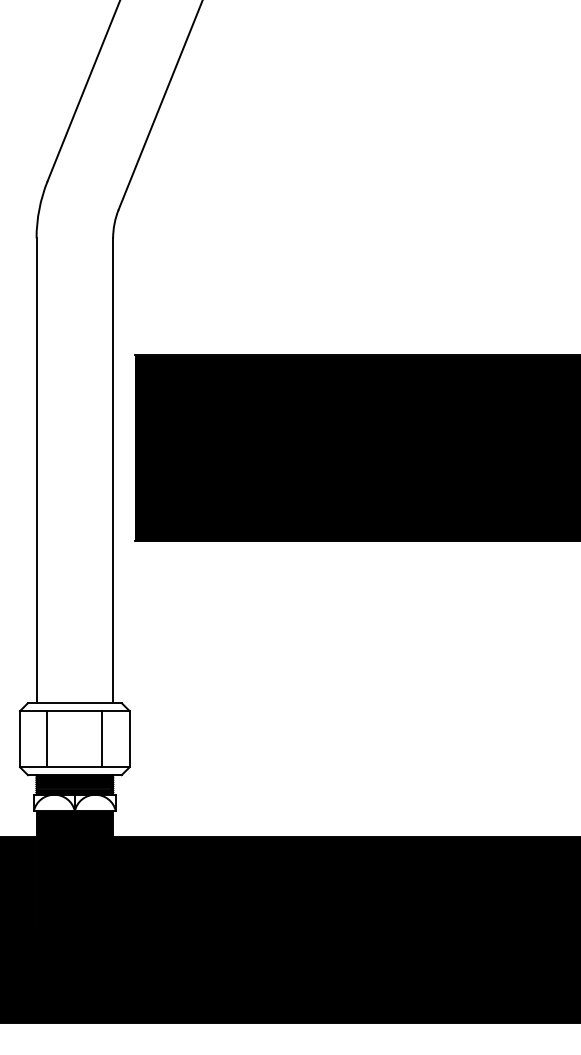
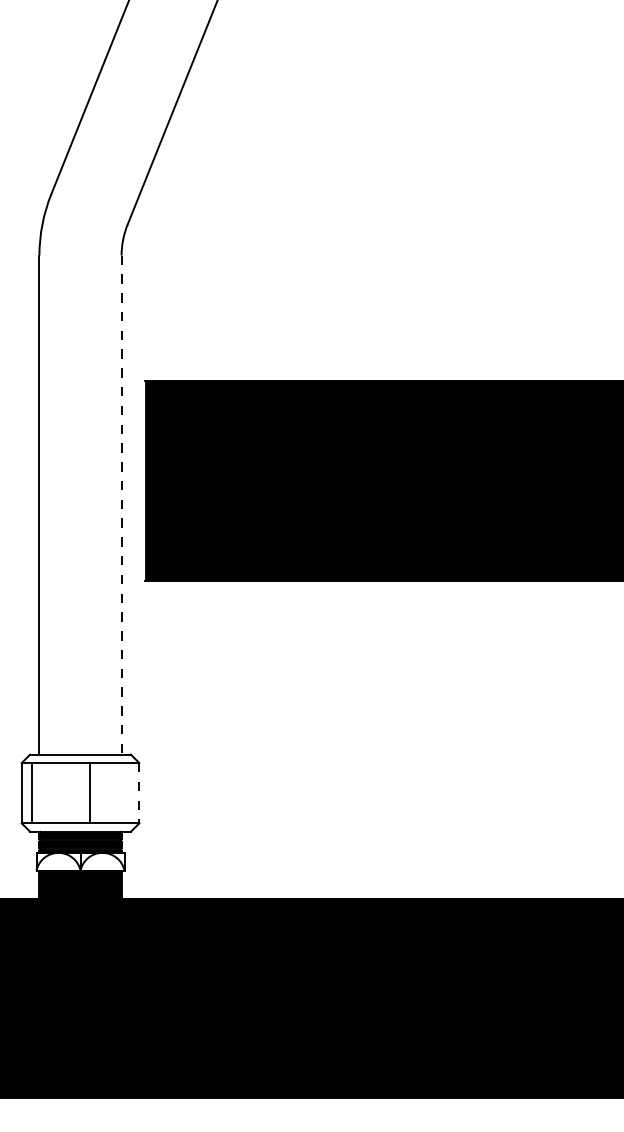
line: (113, 471) -> (121, 505), solid -> dashed
line: (47, 739) -> (32, 793), moved
line: (101, 739) -> (89, 793), moved
line: (129, 739) -> (139, 793), solid -> dashed

